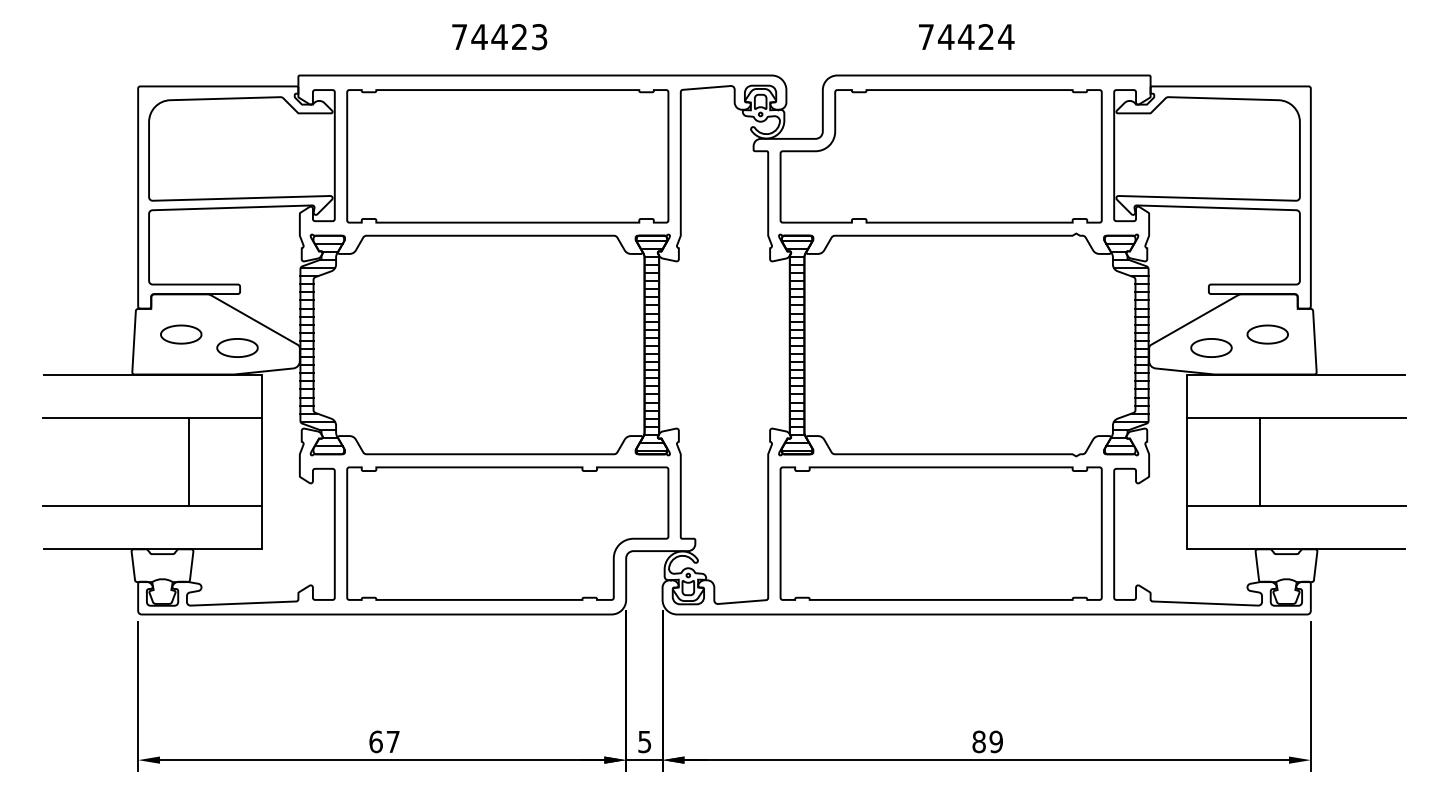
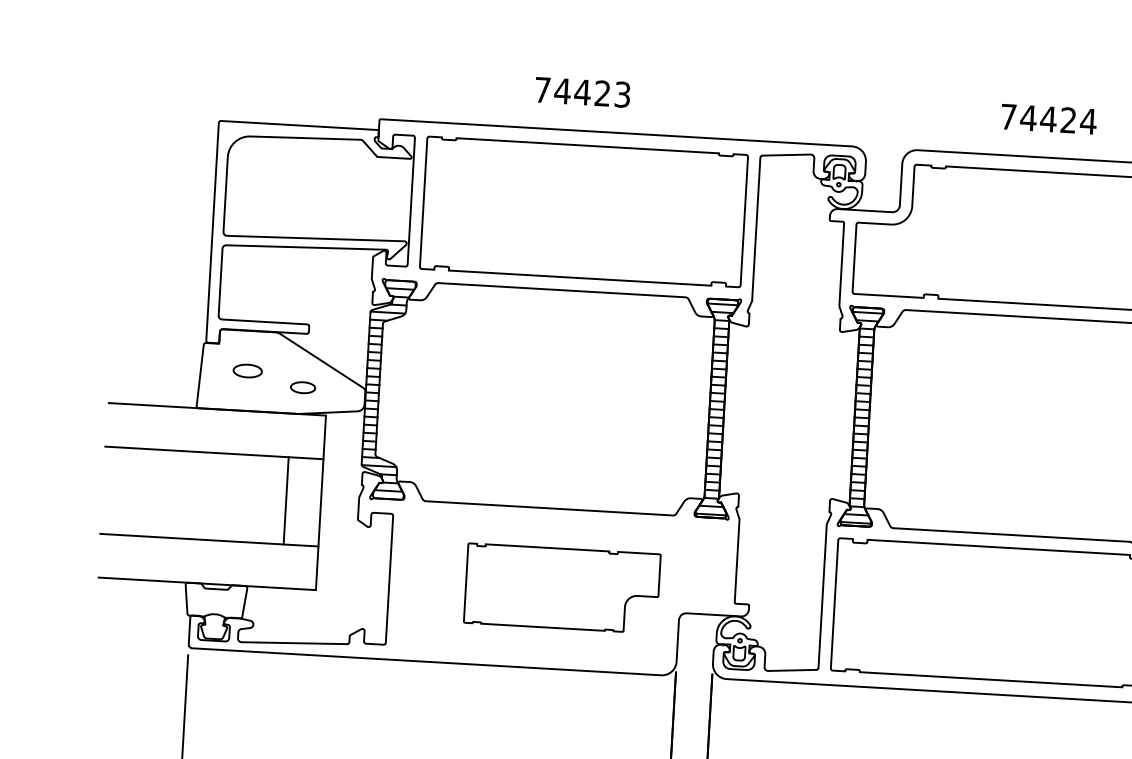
part: (181, 334) -> (247, 371), size x0.7
part: (237, 347) -> (303, 387), size x0.6
line: (189, 461) -> (286, 500), moved
part: (507, 533) -> (561, 588), size x0.6

